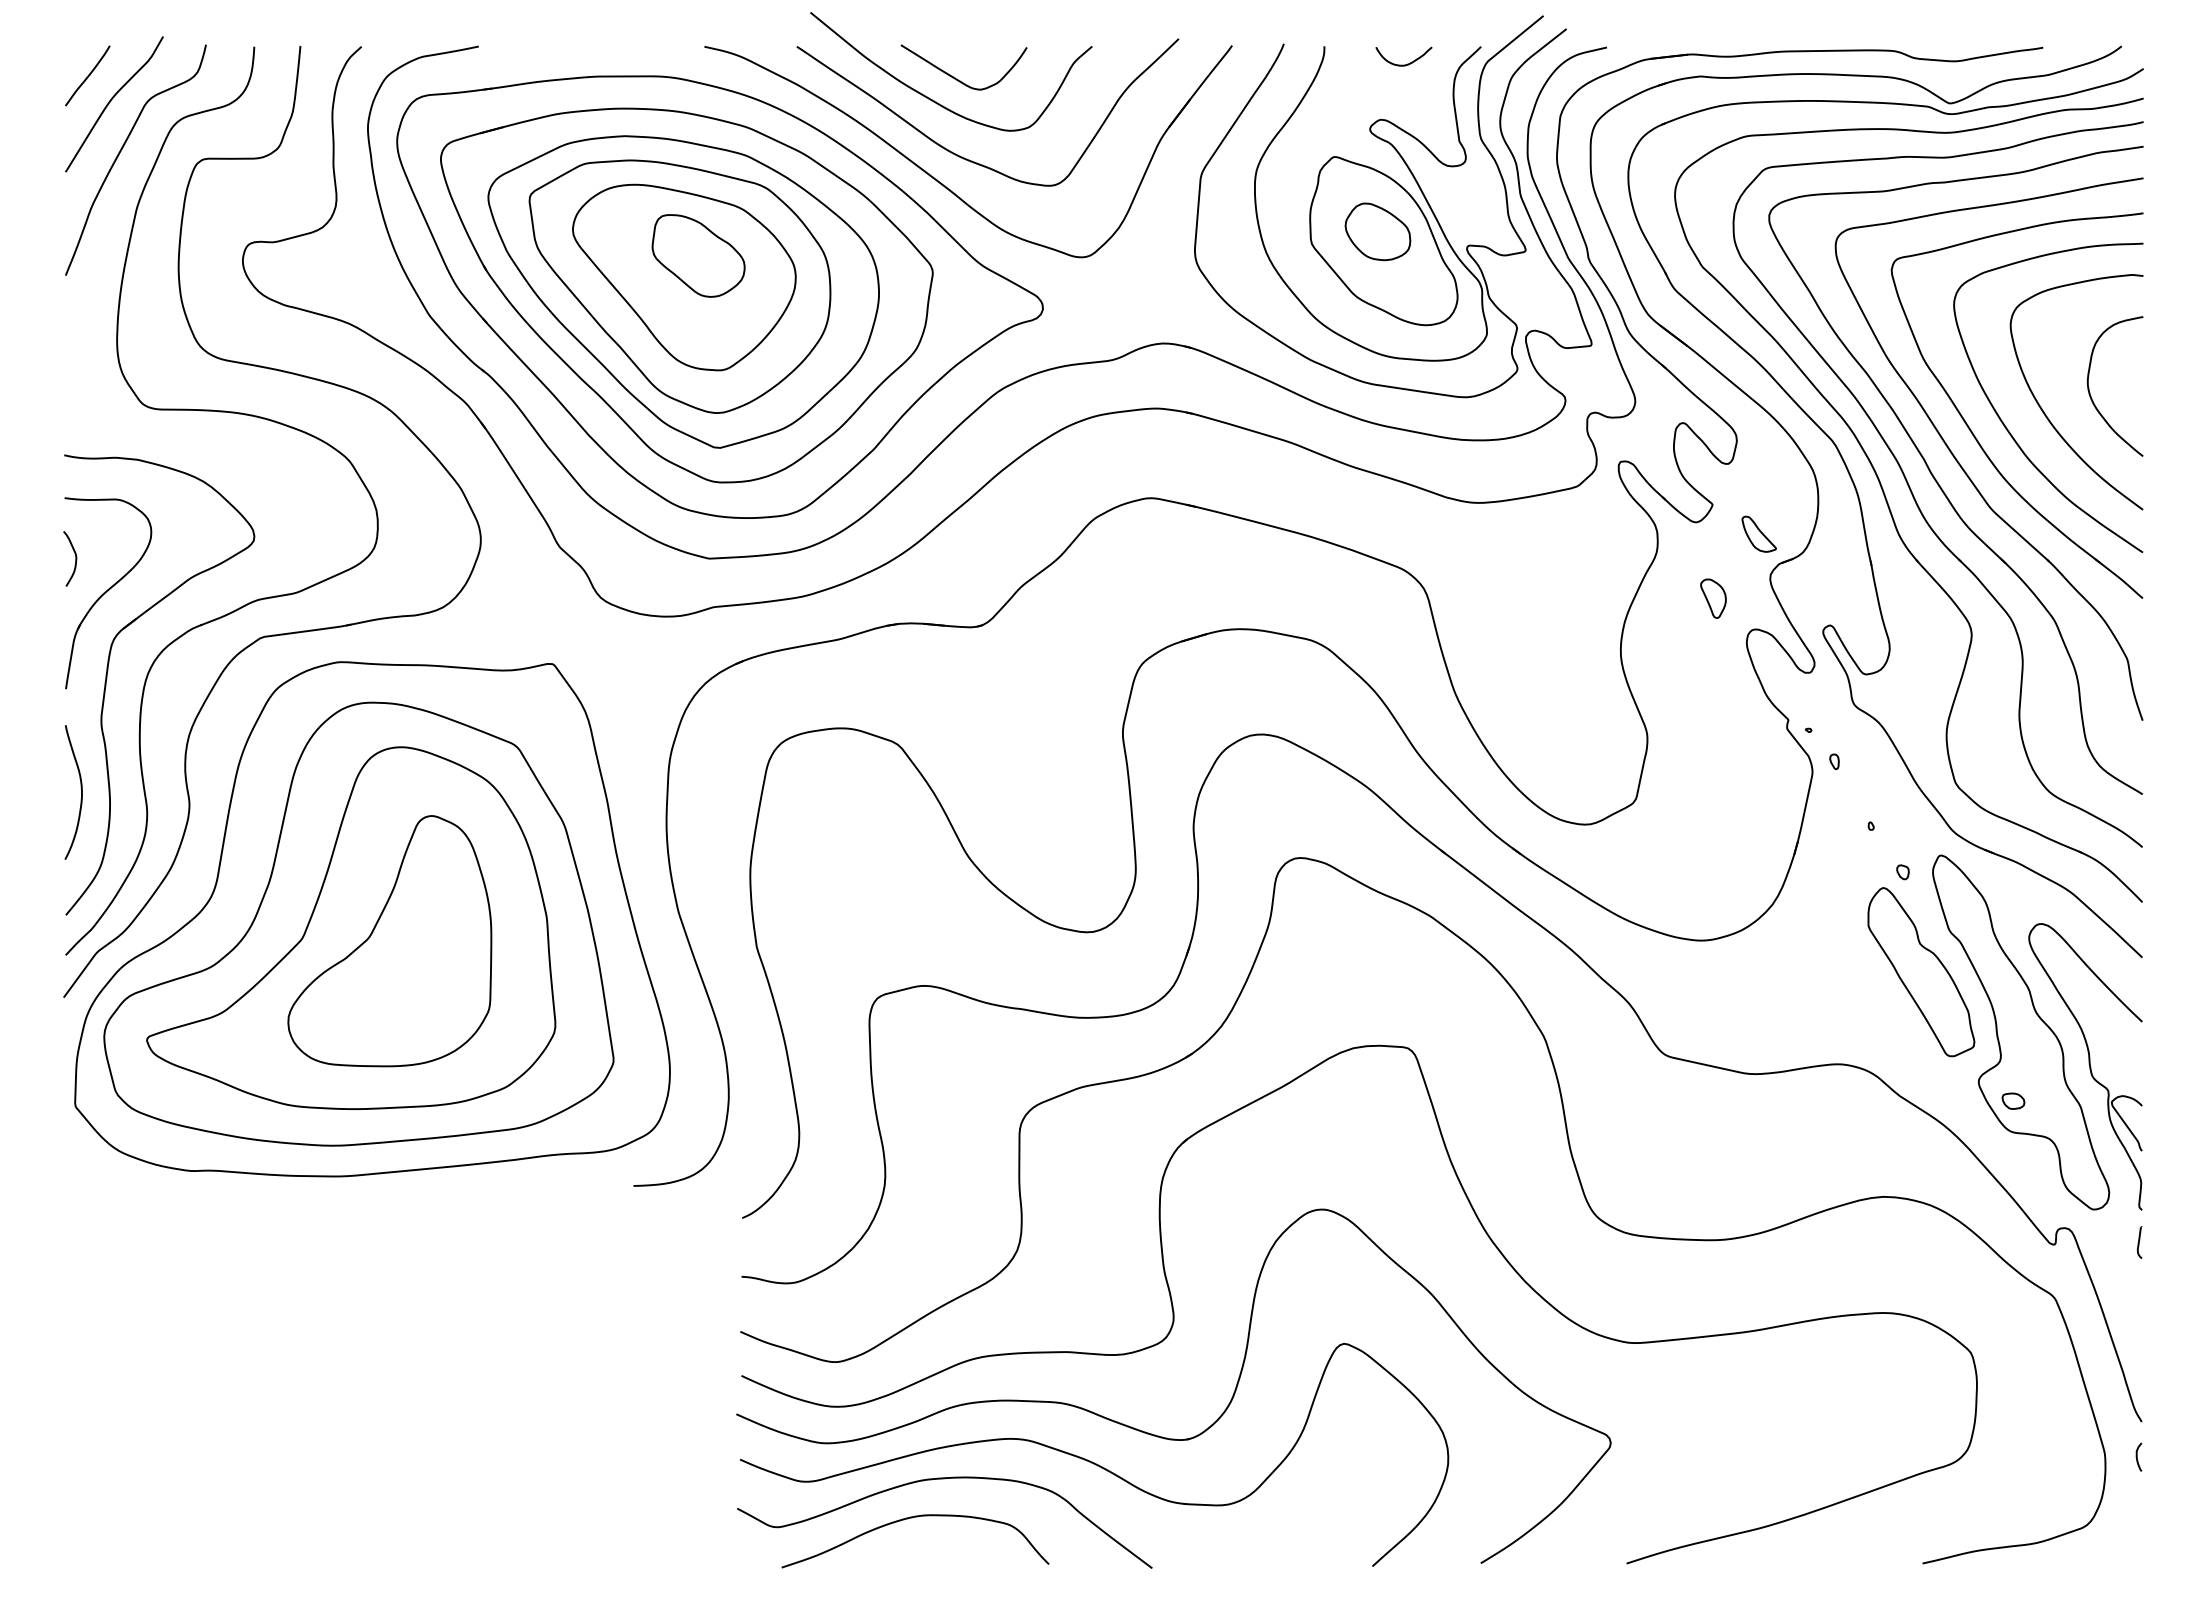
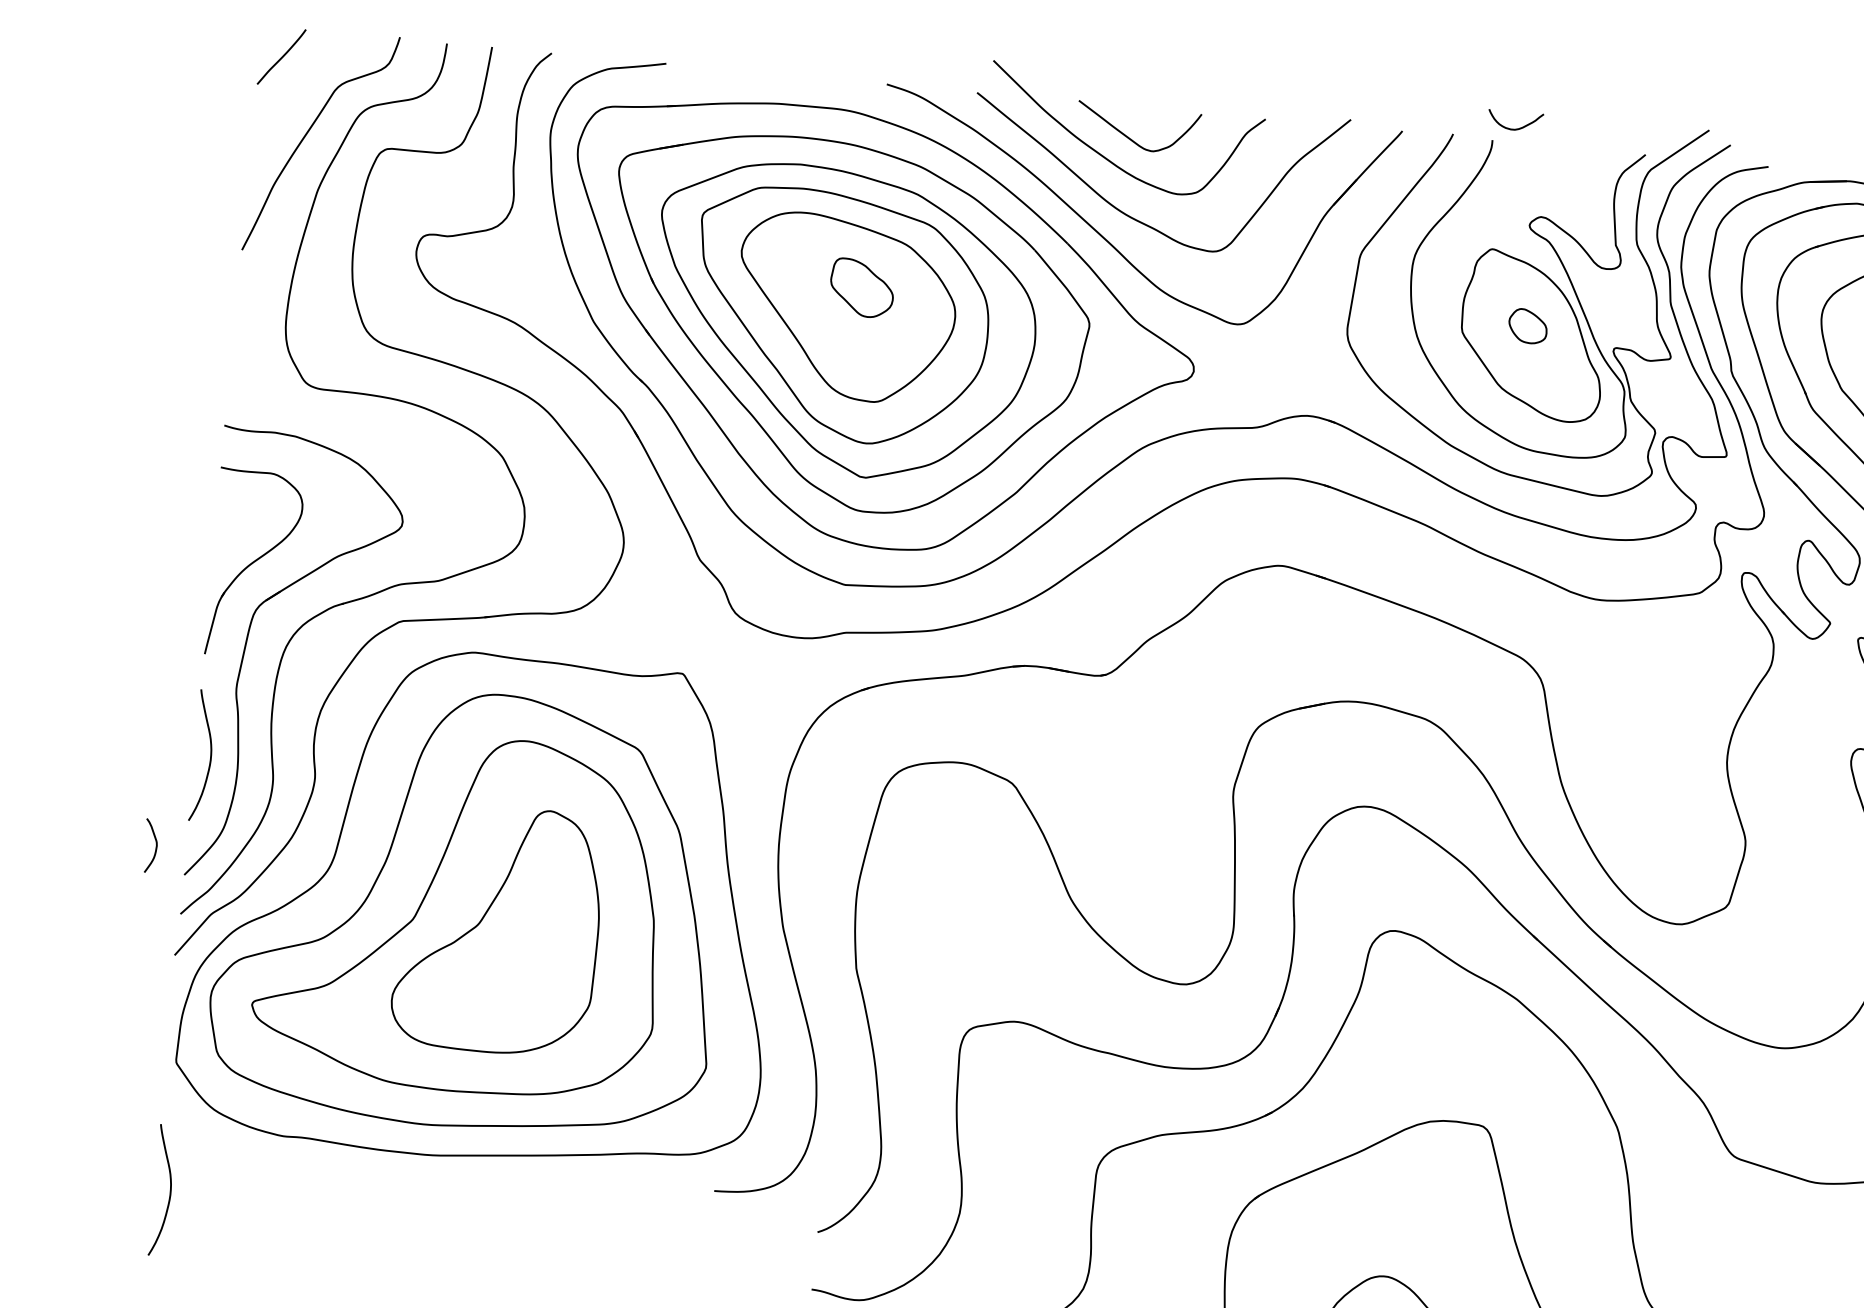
curve: (1403, 64) -> (1514, 128), moved
curve: (111, 101) -> (302, 84), removed
part: (1377, 231) -> (1527, 325), size x0.6
part: (698, 255) -> (862, 287), size x0.7
curve: (75, 558) -> (155, 846), moved
part: (1713, 598) -> (1822, 714), removed
curve: (81, 1237) -> (170, 1191), added

